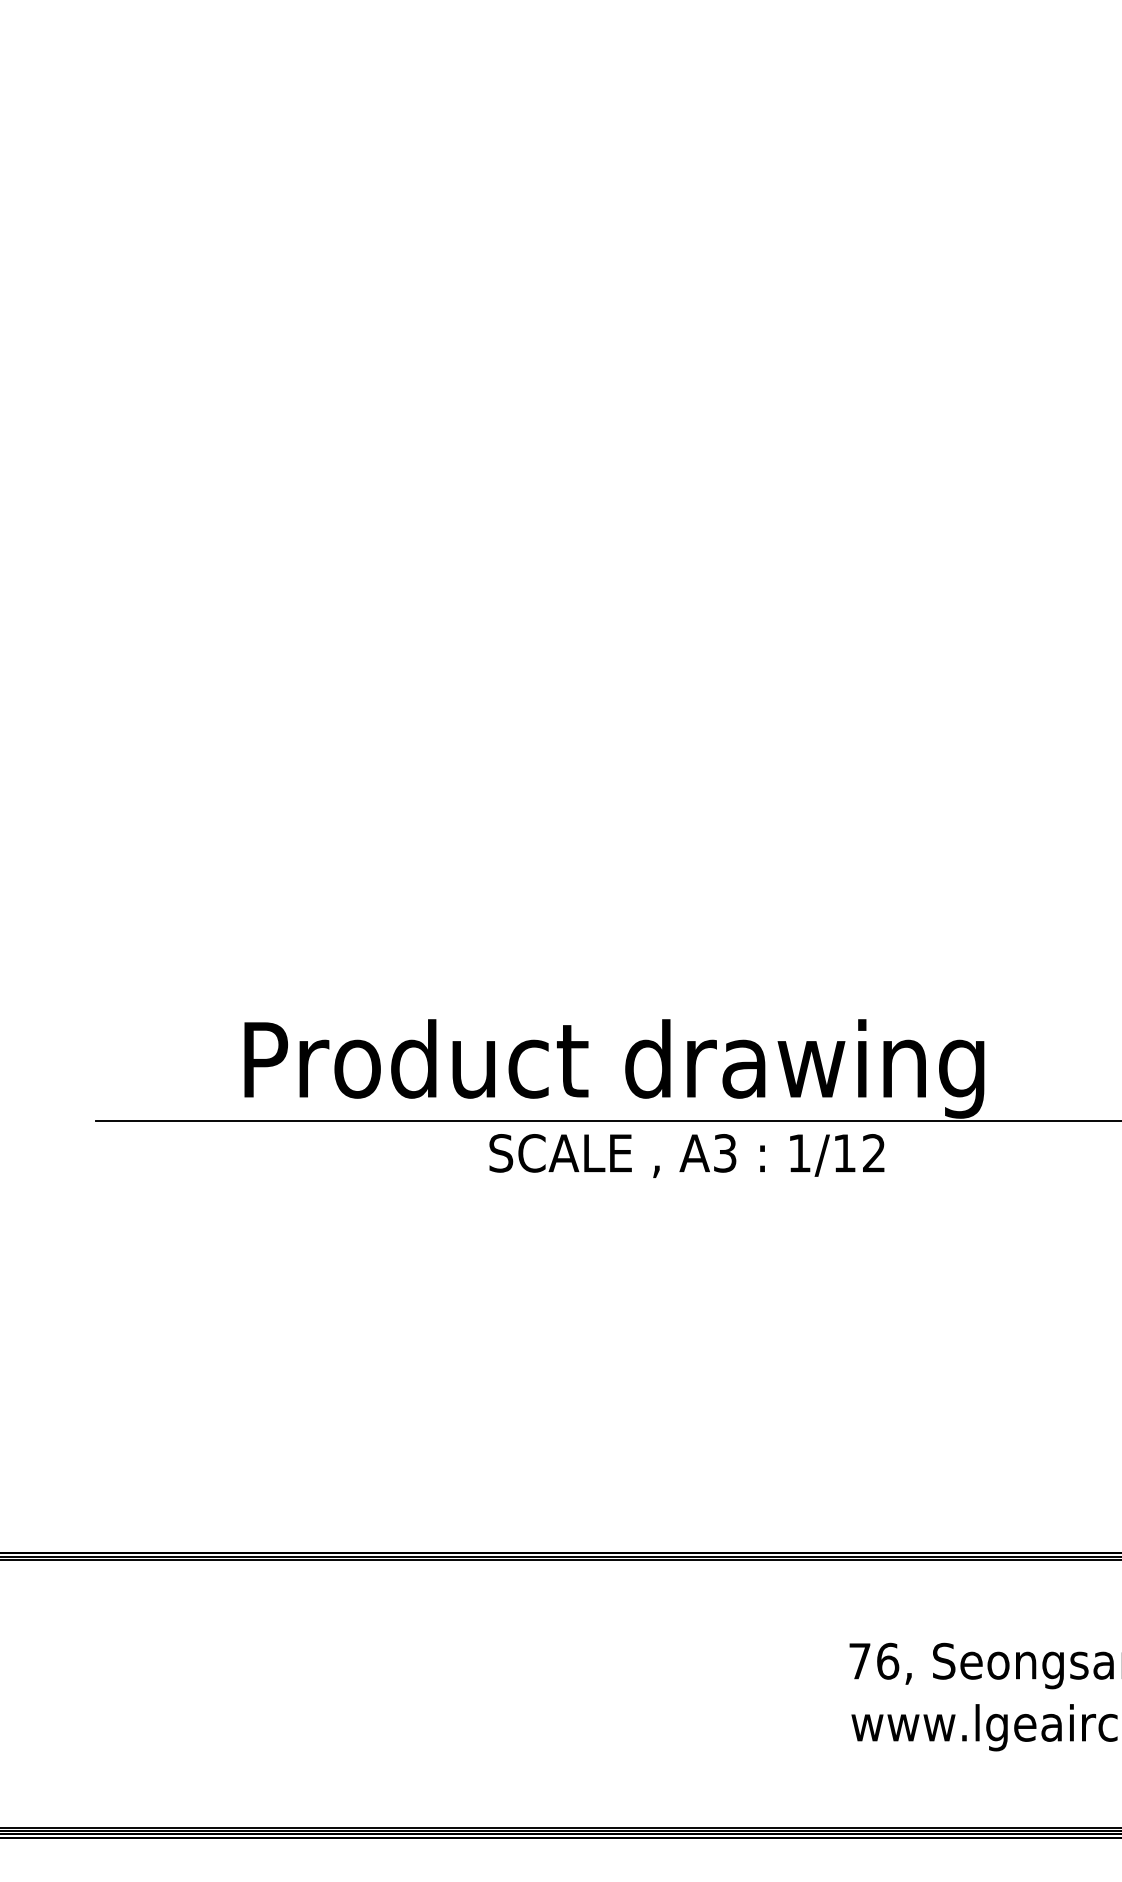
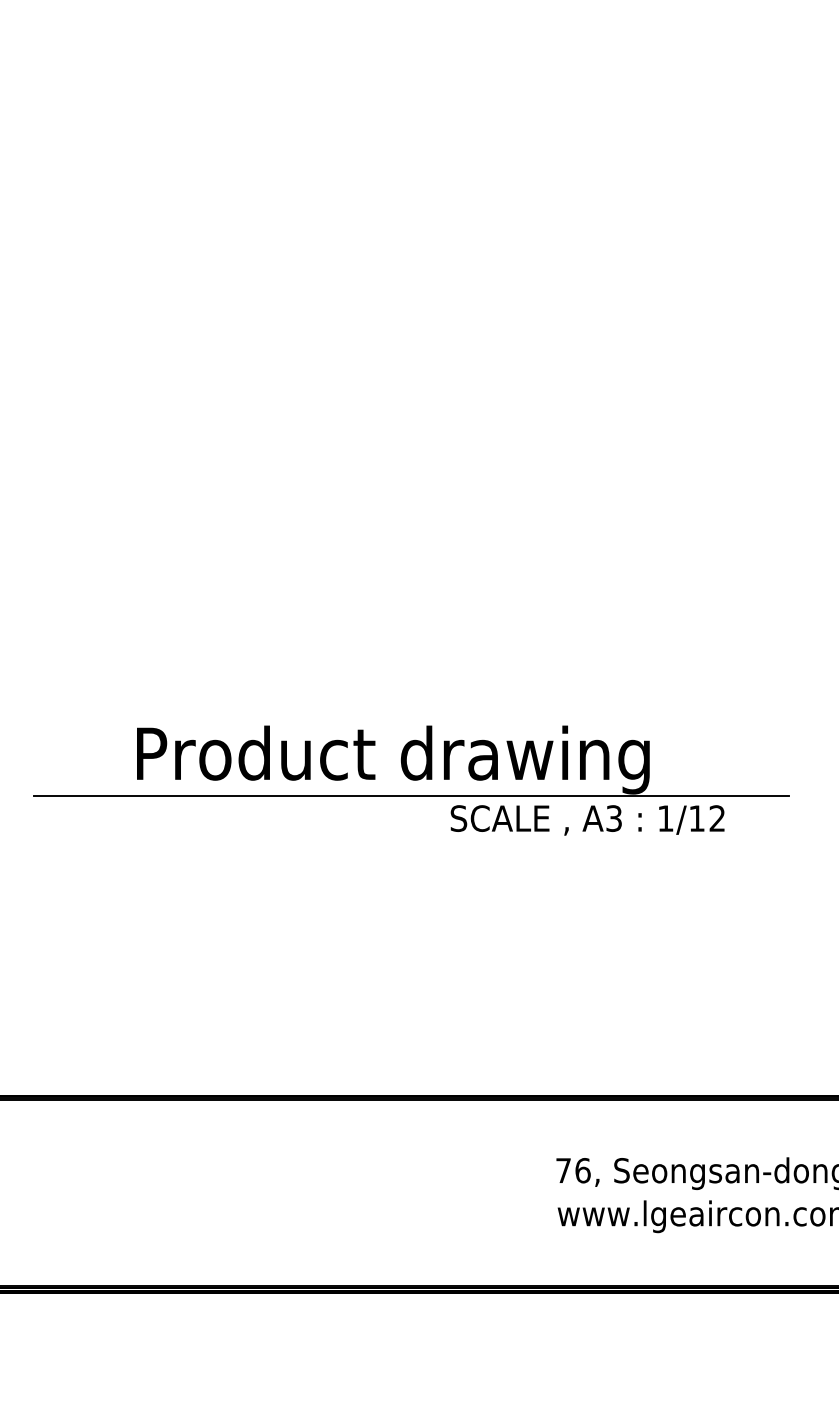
text: (686, 1156) -> (587, 820), moved

